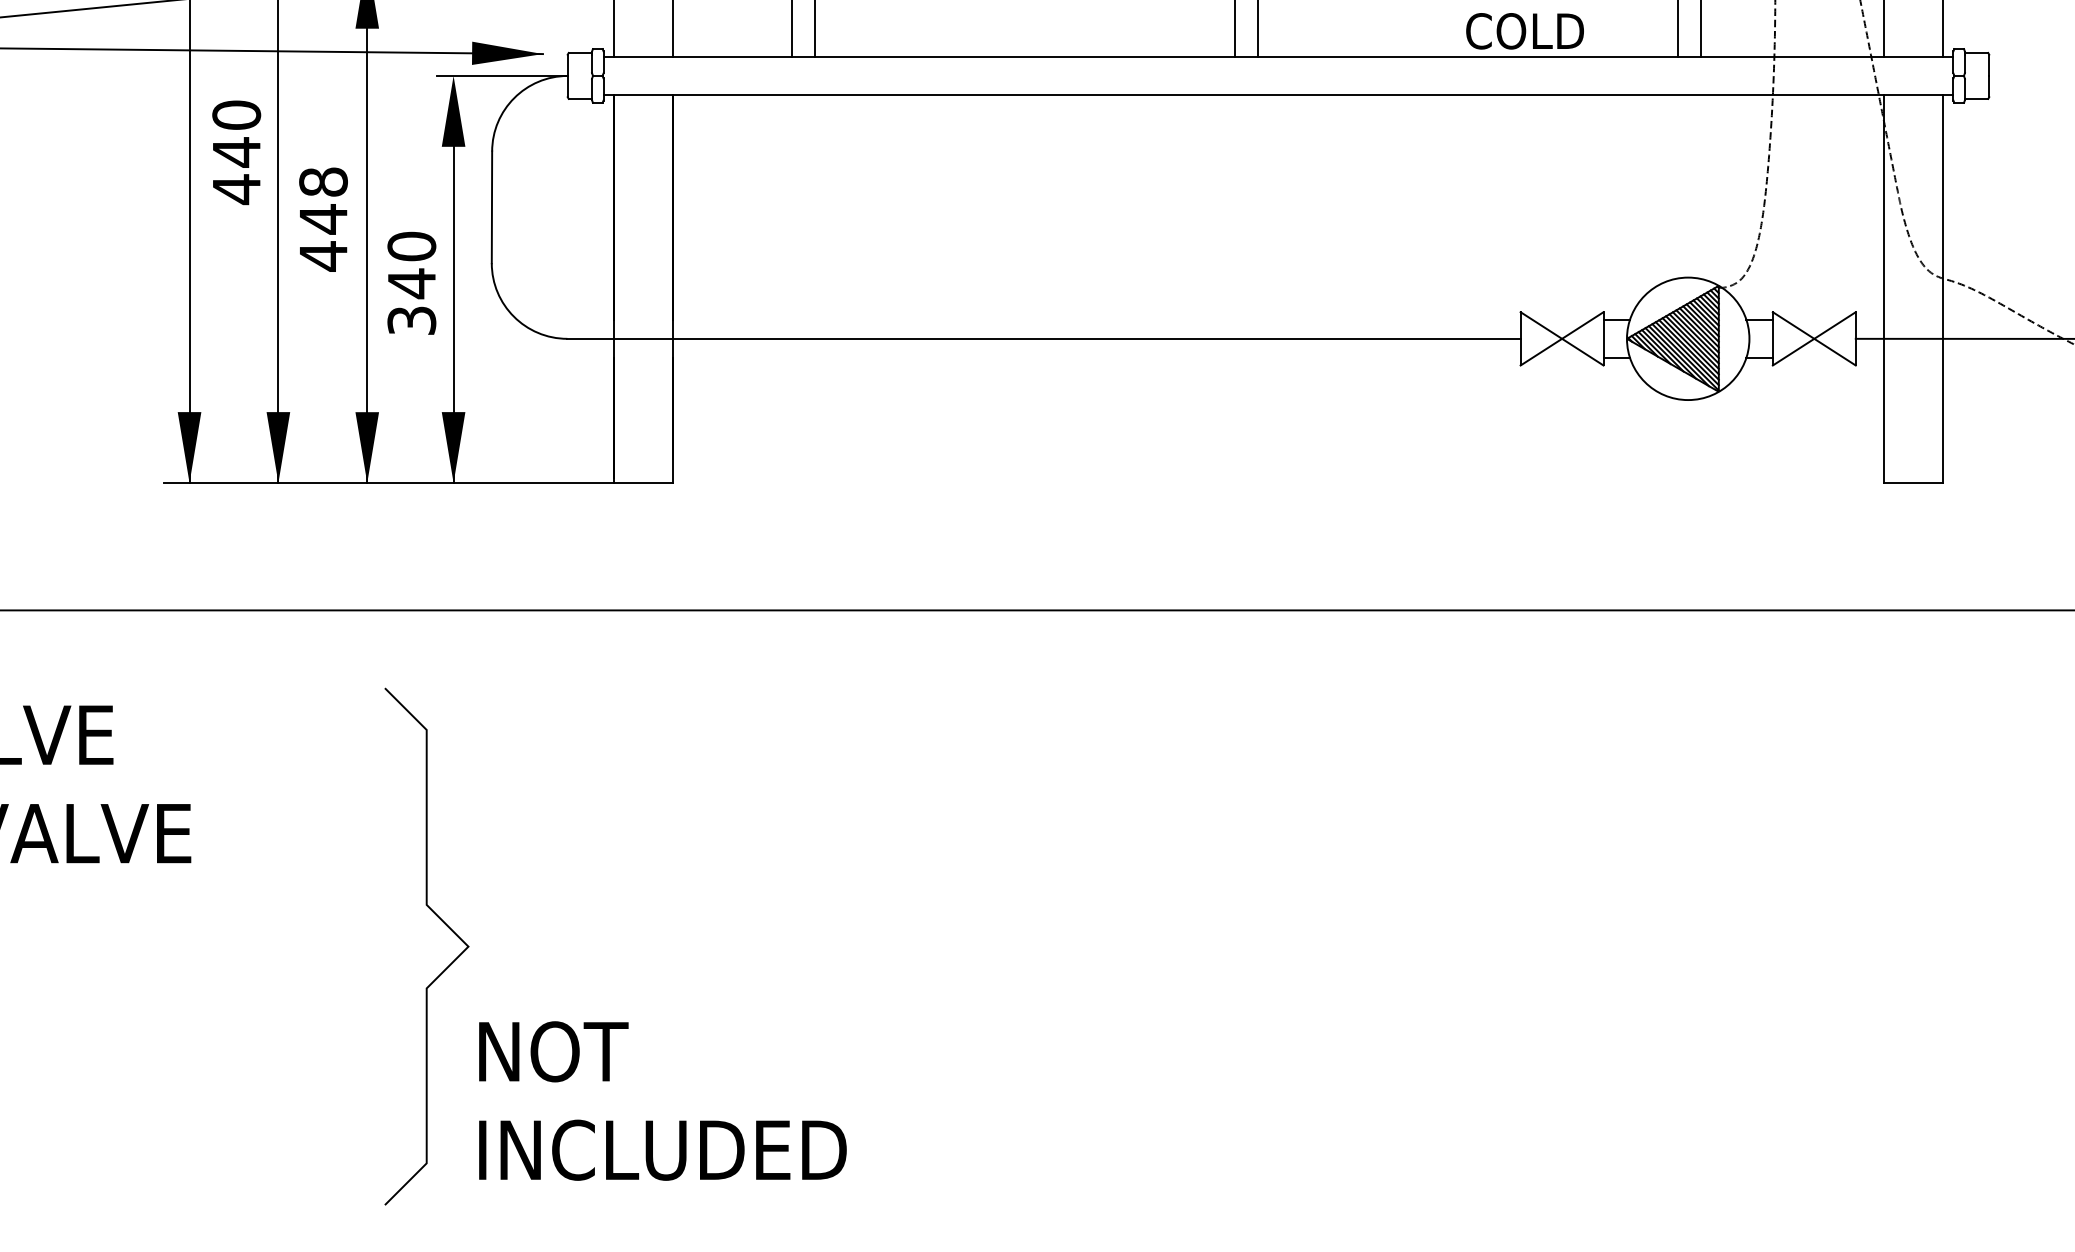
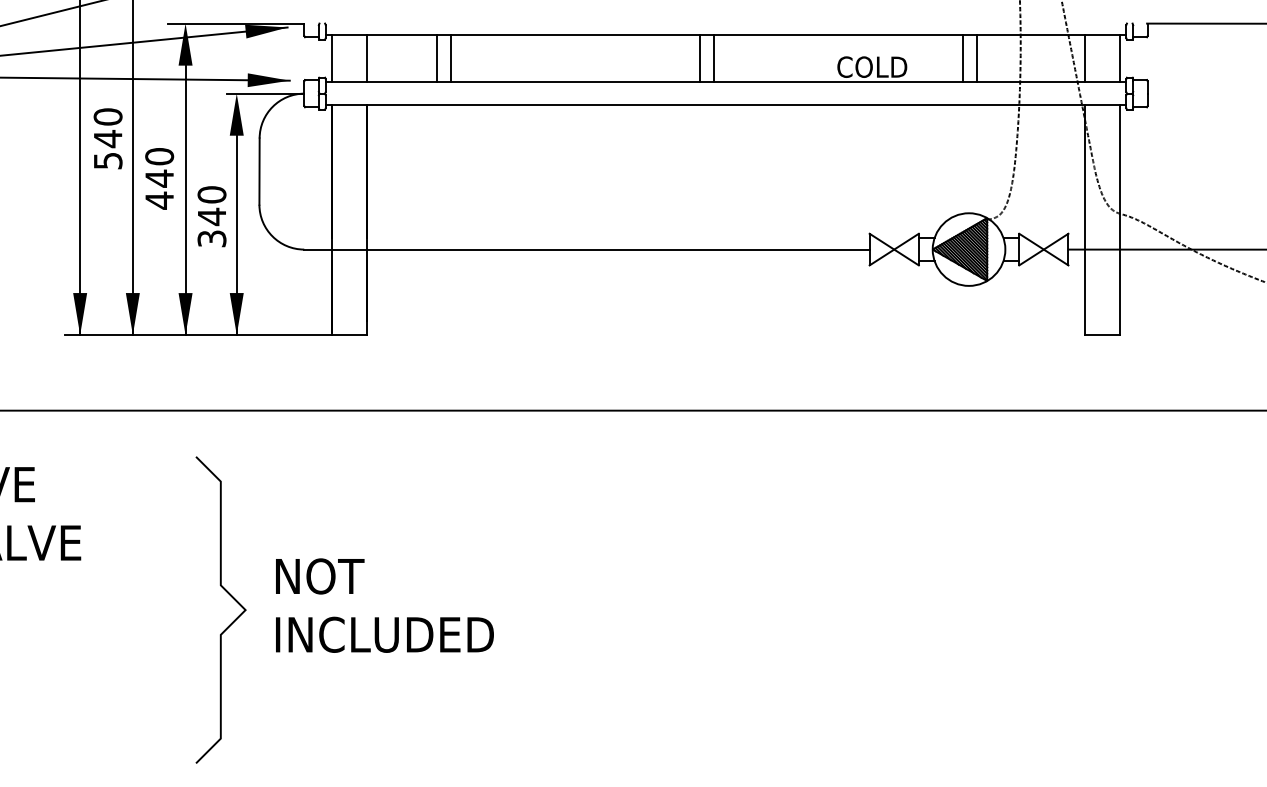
text: (323, 181) -> (159, 156), 448 -> 440
text: (237, 188) -> (108, 160), 440 -> 540
text: (662, 1100) -> (384, 605), moved

